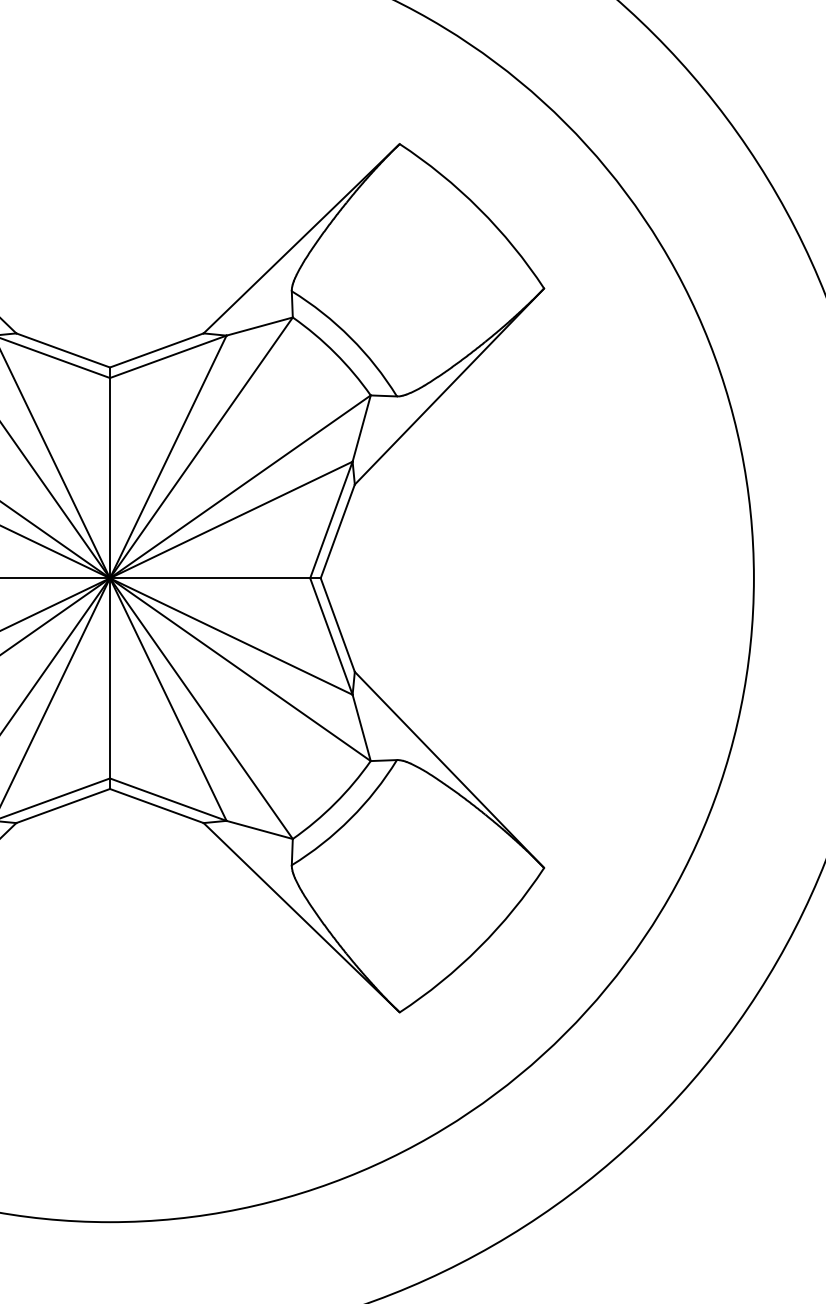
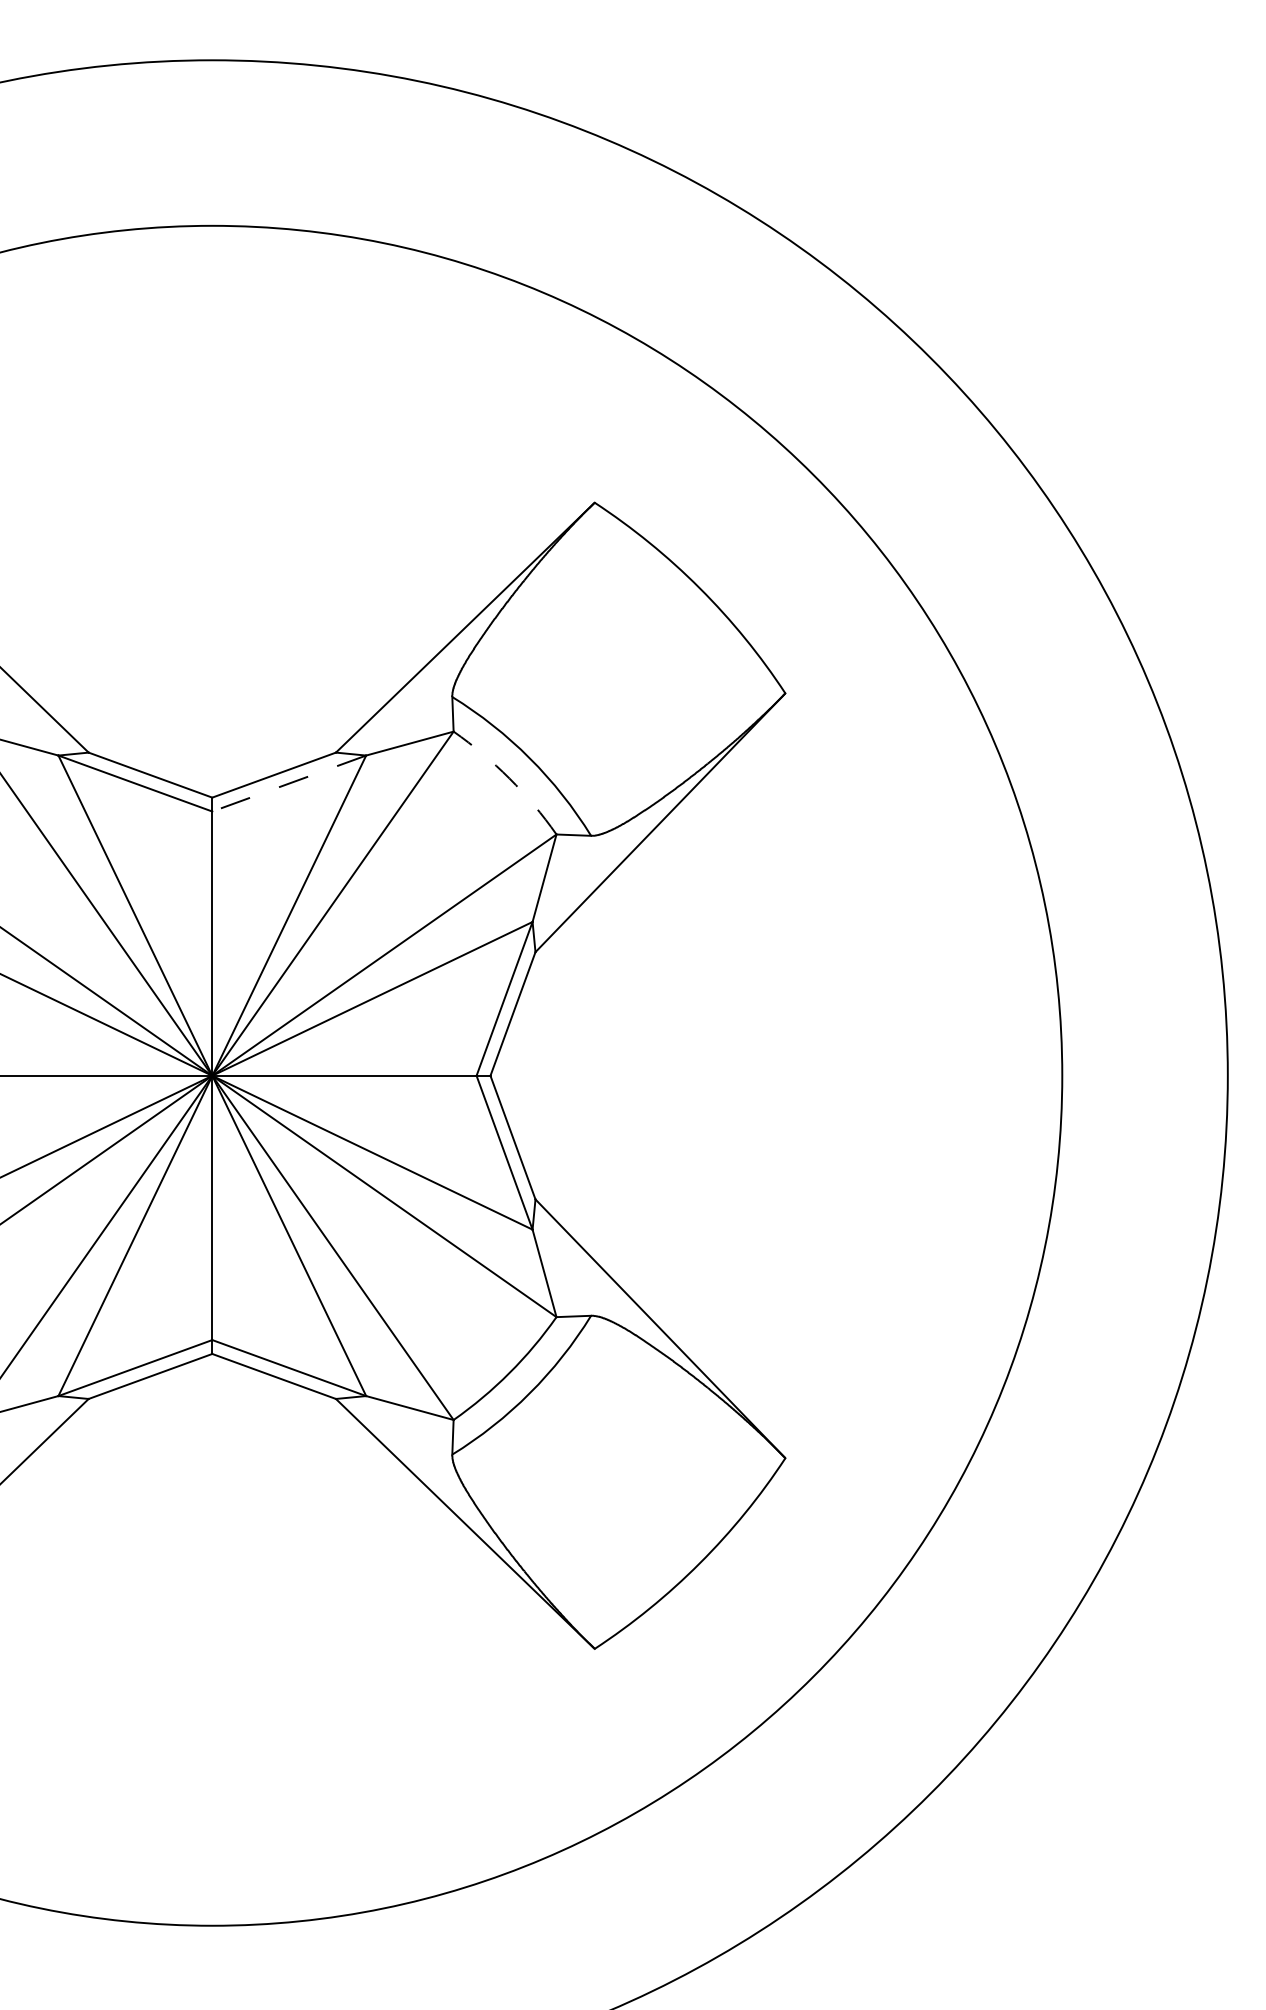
arc: (335, 353) -> (509, 778), solid -> dashed
line: (168, 356) -> (289, 783), solid -> dashed

